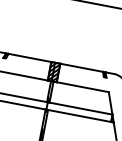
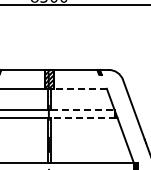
line: (81, 86) -> (79, 88), solid -> dashed
line: (81, 109) -> (83, 110), solid -> dashed
line: (80, 115) -> (83, 117), solid -> dashed

